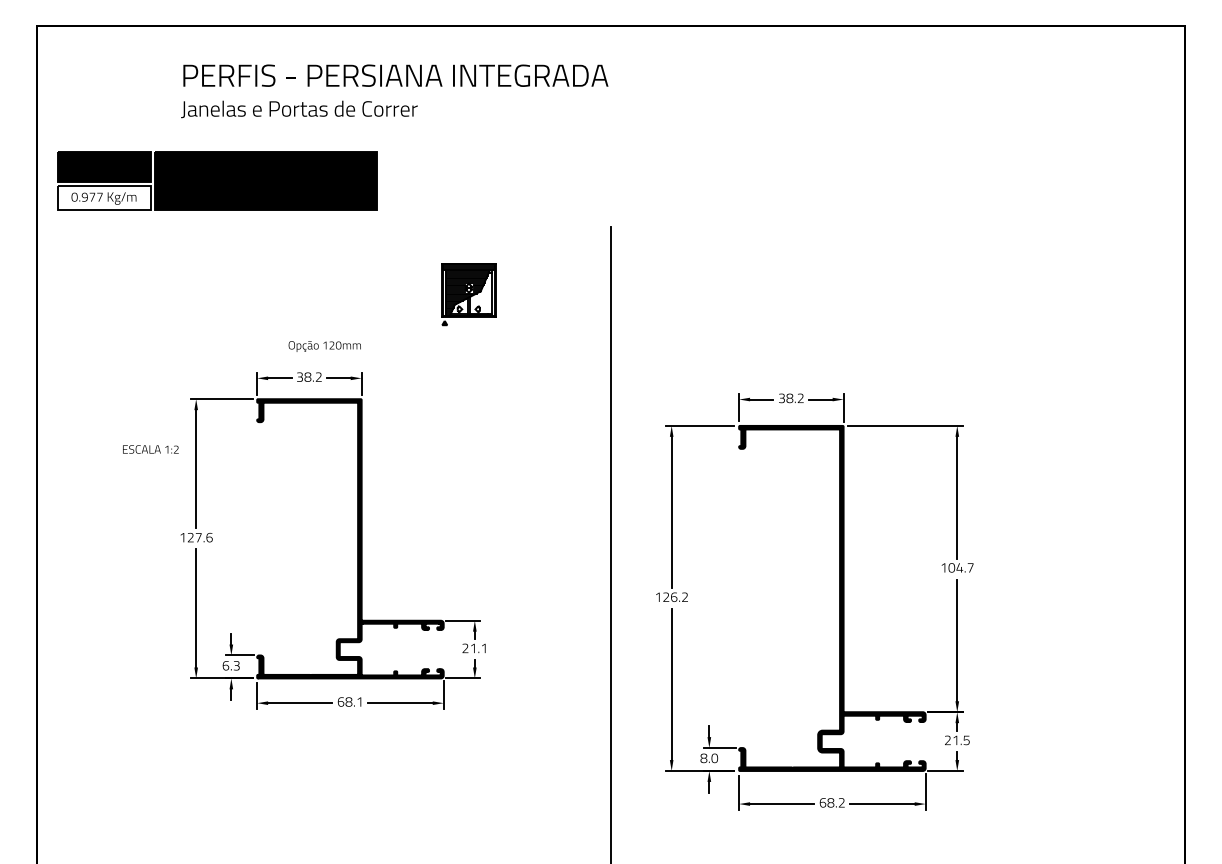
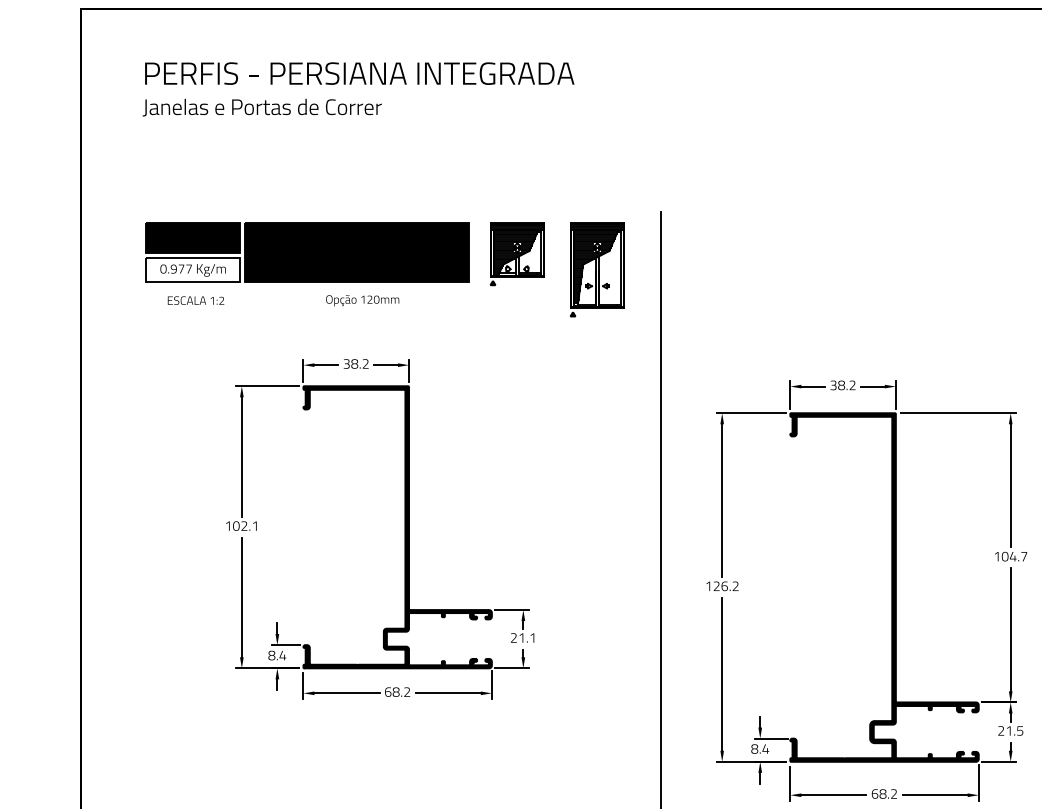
text: (394, 91) -> (358, 89), moved
part: (217, 180) -> (307, 252), moved
part: (547, 284) -> (596, 270), added
part: (468, 294) -> (516, 254), moved
text: (324, 346) -> (362, 300), moved
text: (150, 449) -> (195, 300), moved
text: (199, 537) -> (245, 525), 127.6 -> 102.1
text: (231, 665) -> (277, 655), 6.3 -> 8.4
text: (359, 701) -> (406, 691), 68.1 -> 68.2
text: (714, 758) -> (765, 749), 8.0 -> 8.4

